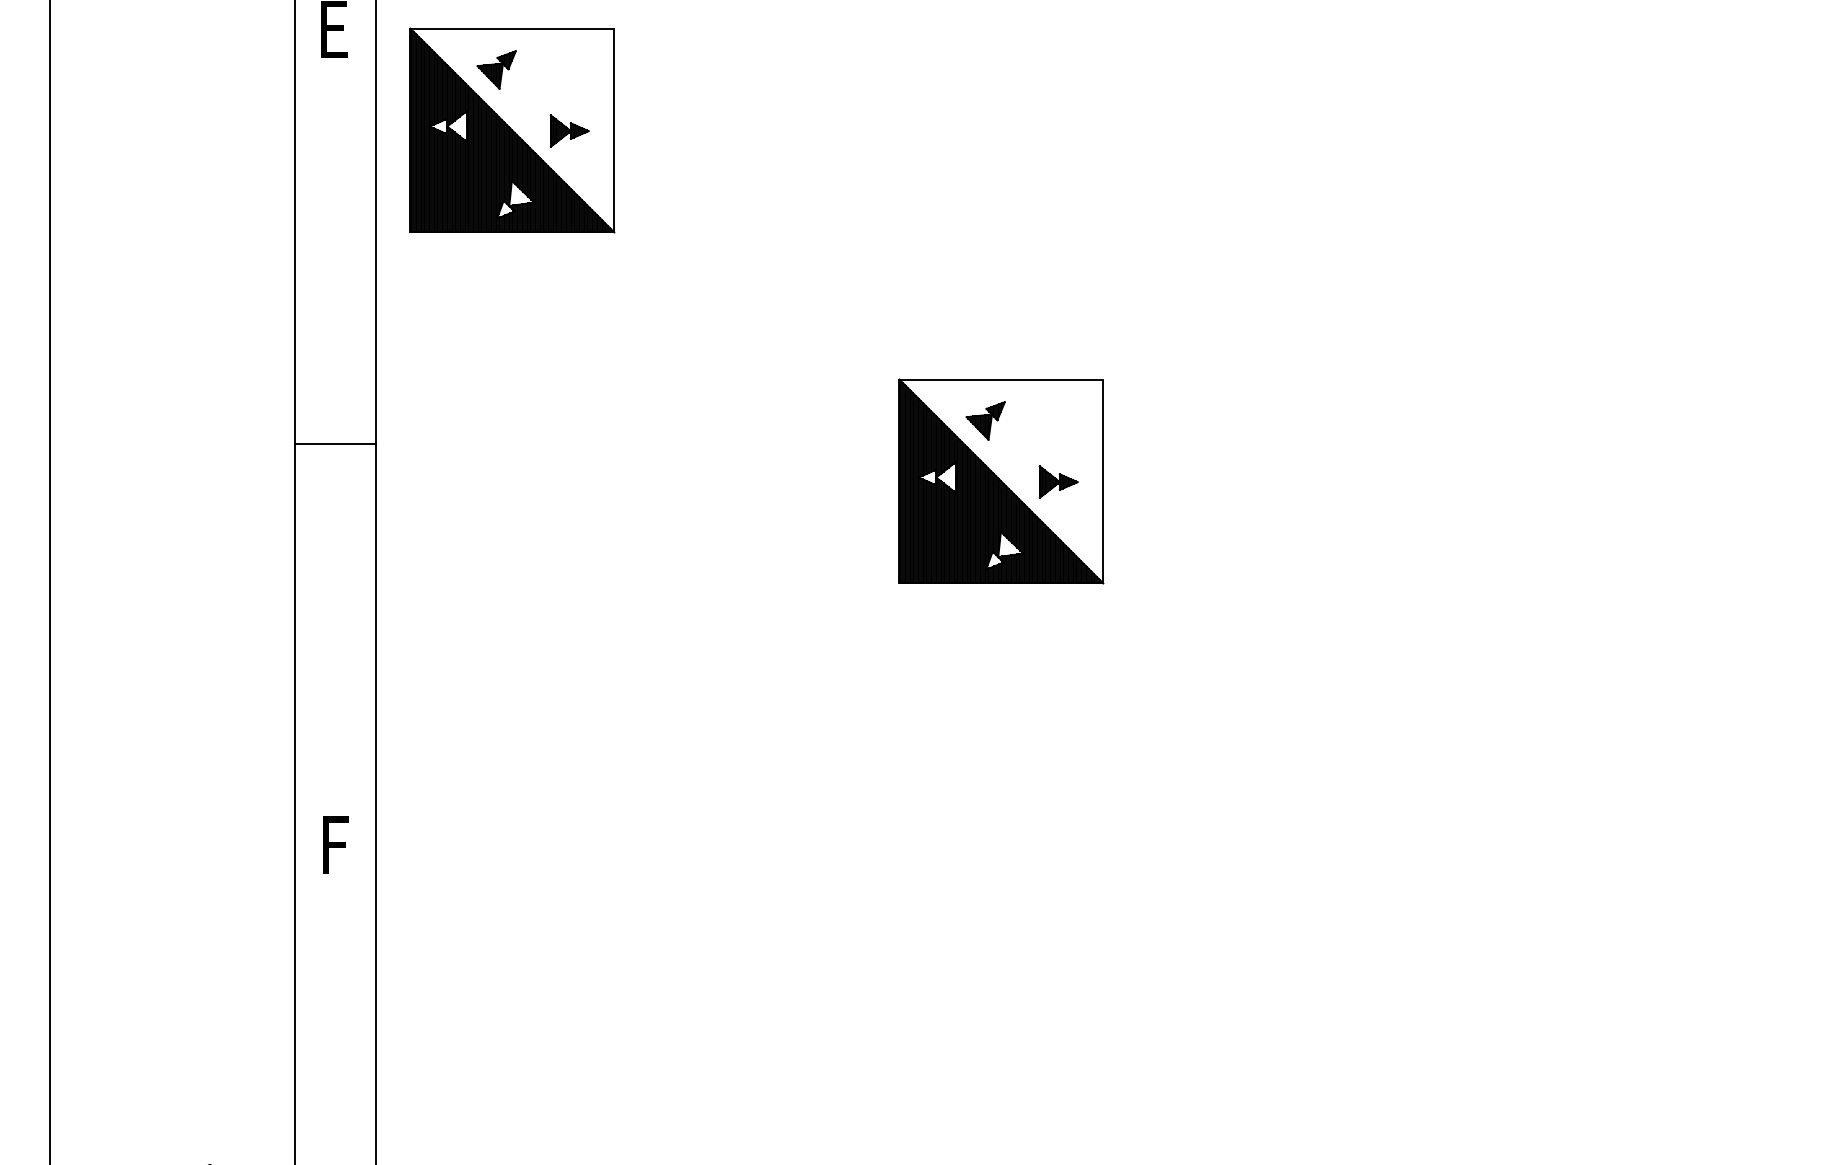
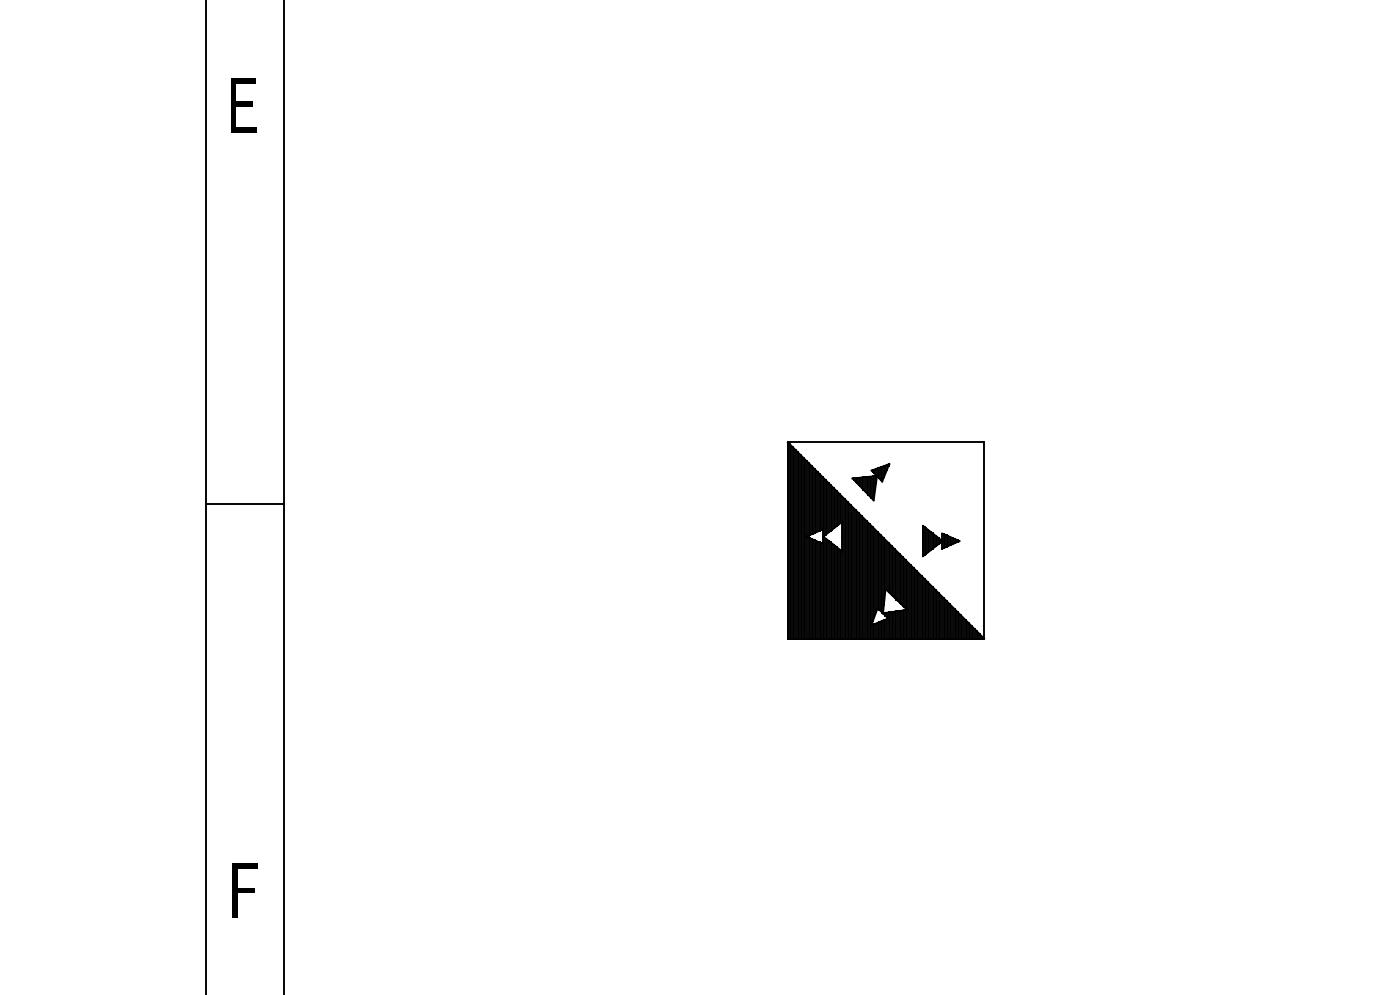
part: (512, 130) -> (415, 202), removed

